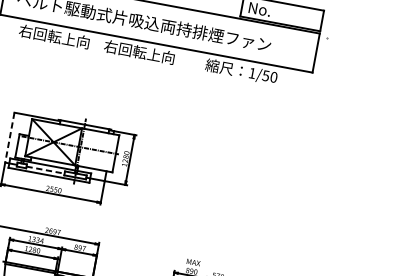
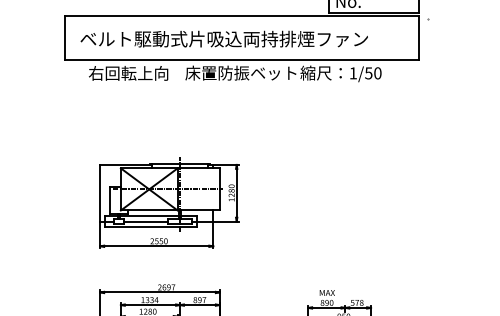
text: (153, 54) -> (240, 72), 右回転上向 -> 床置防振ベット
line: (10, 137) -> (100, 193), dashed -> solid
line: (45, 170) -> (146, 221), dashed -> solid

